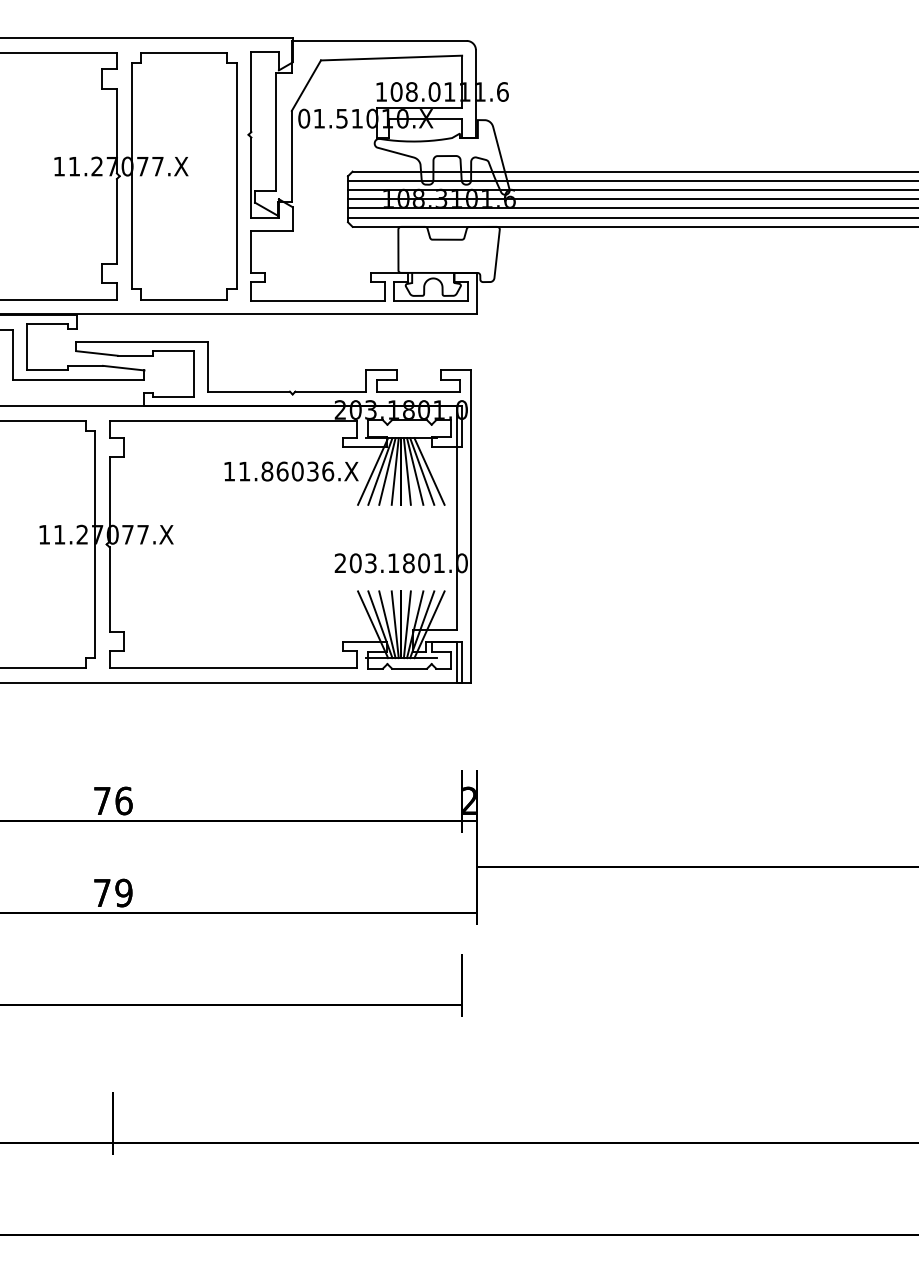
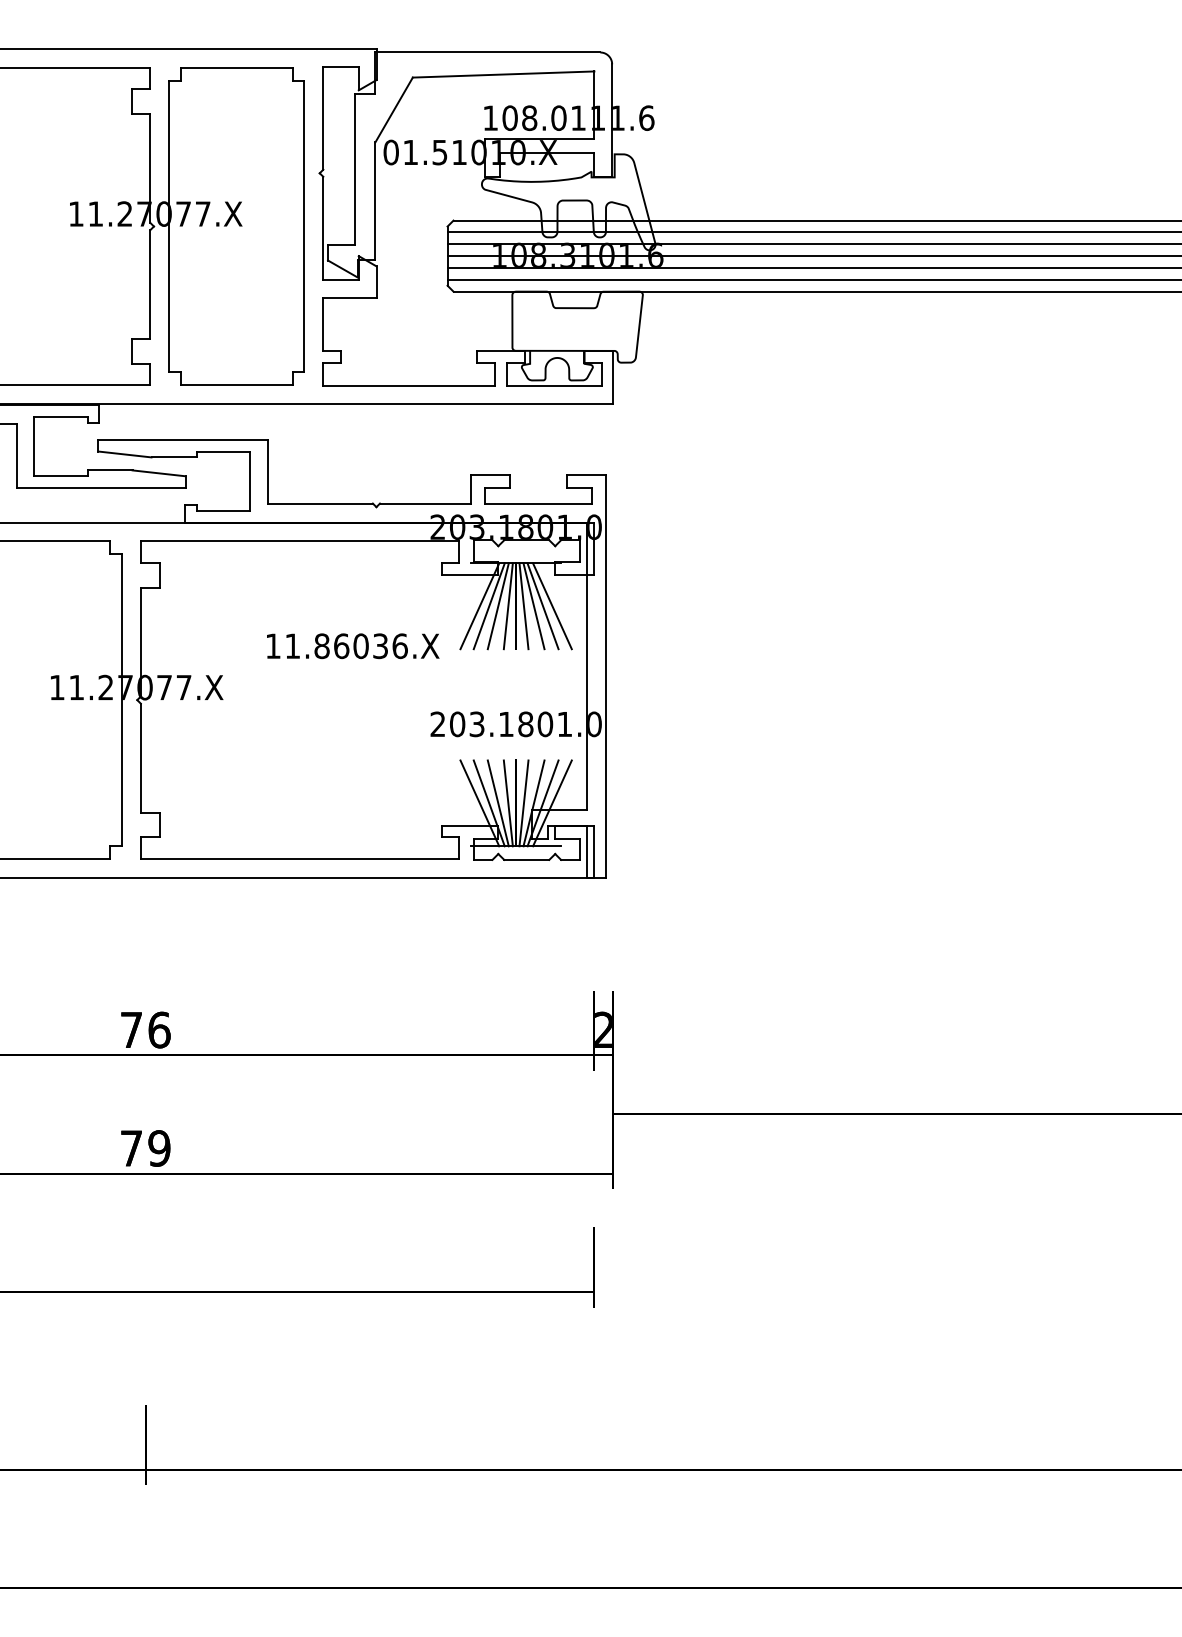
text: (291, 471) -> (353, 646), moved

